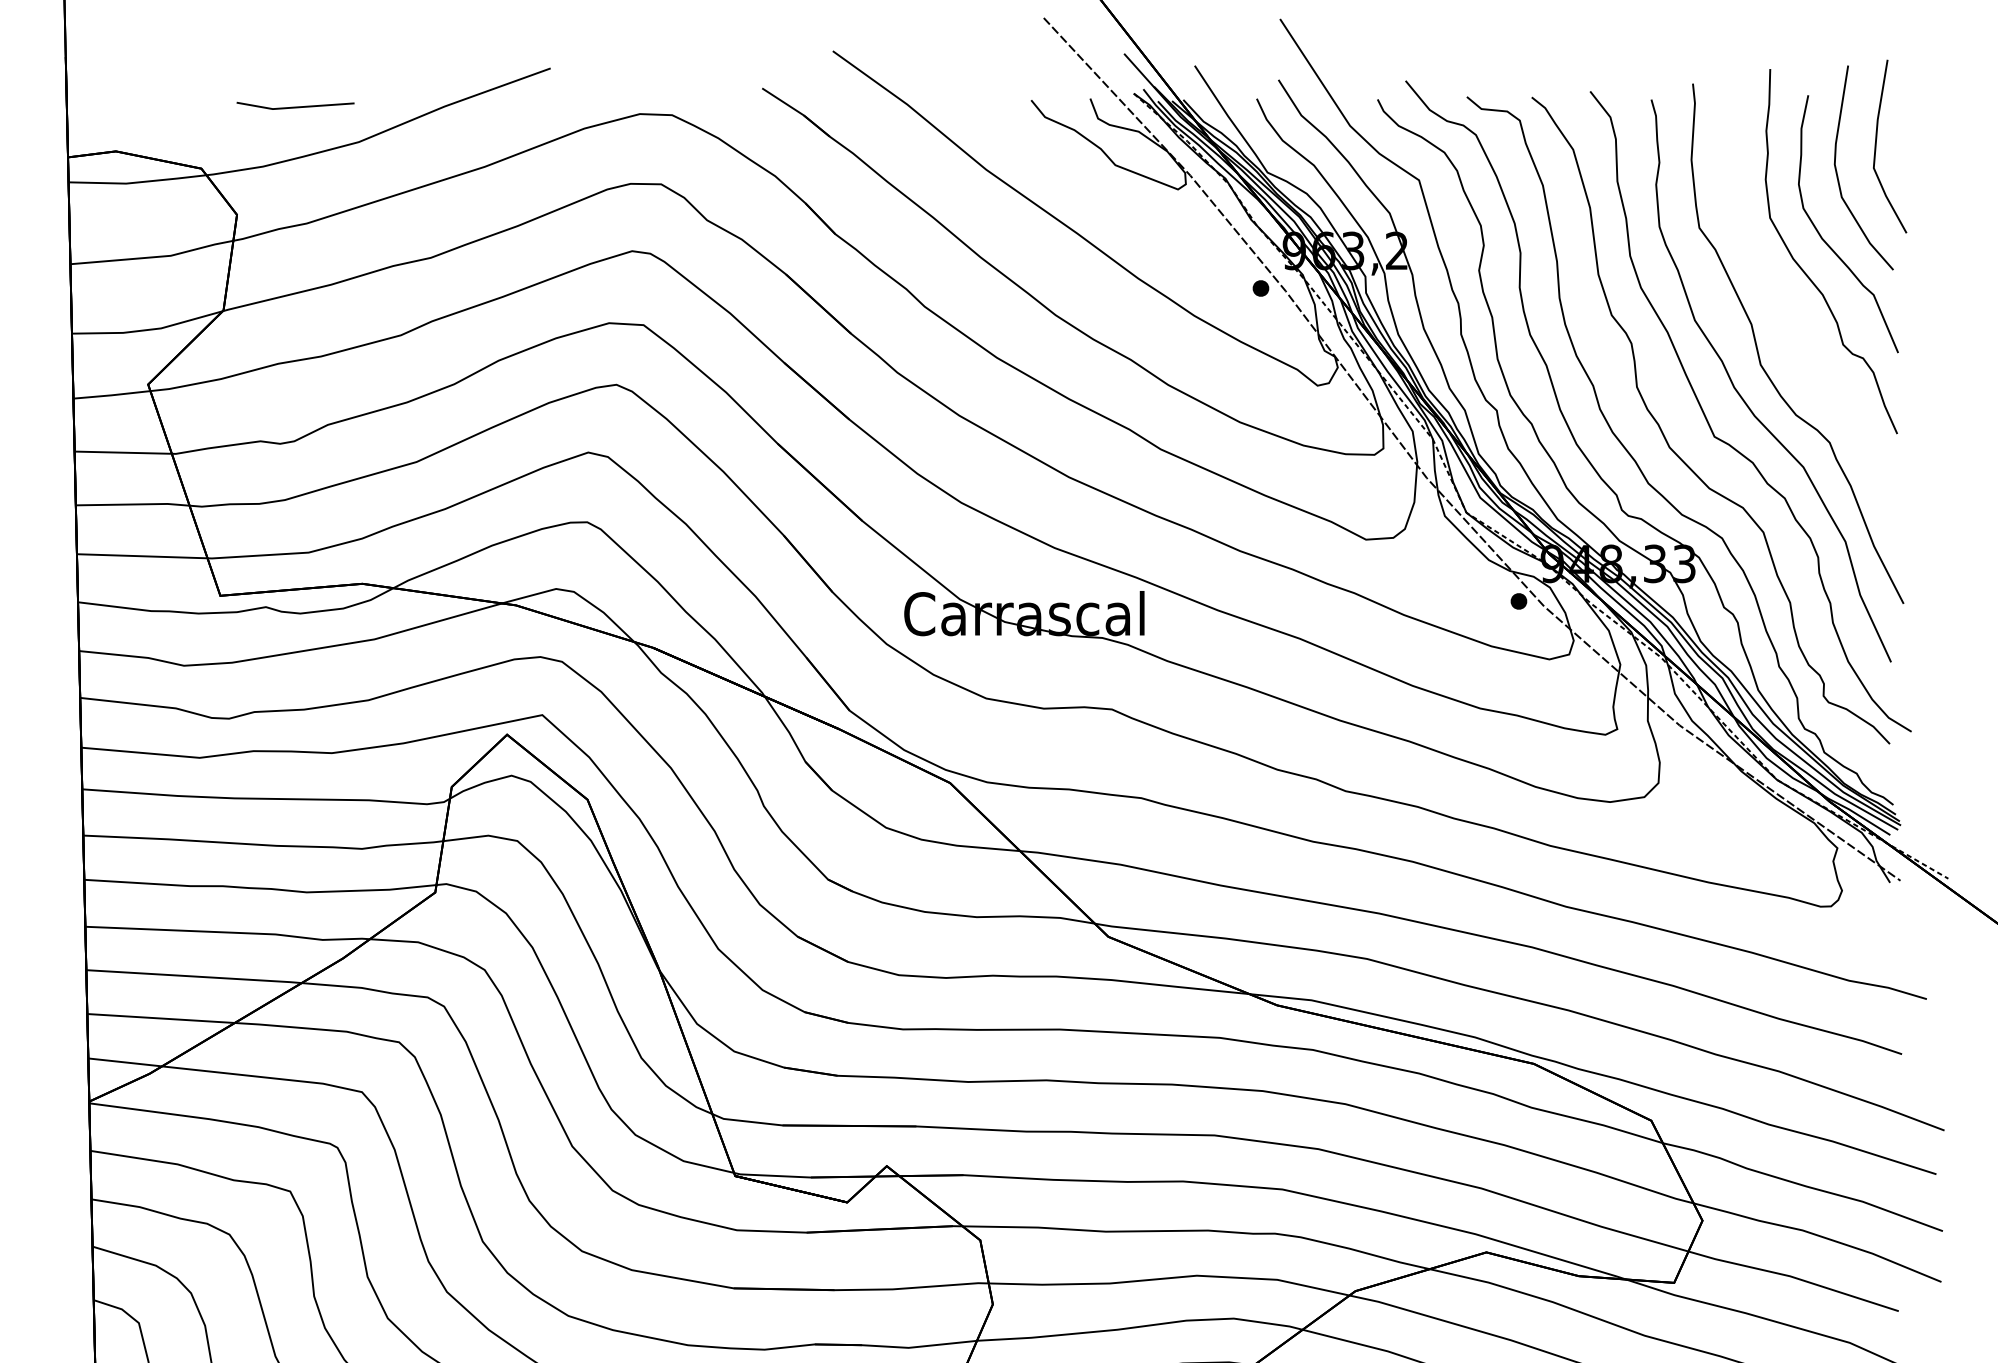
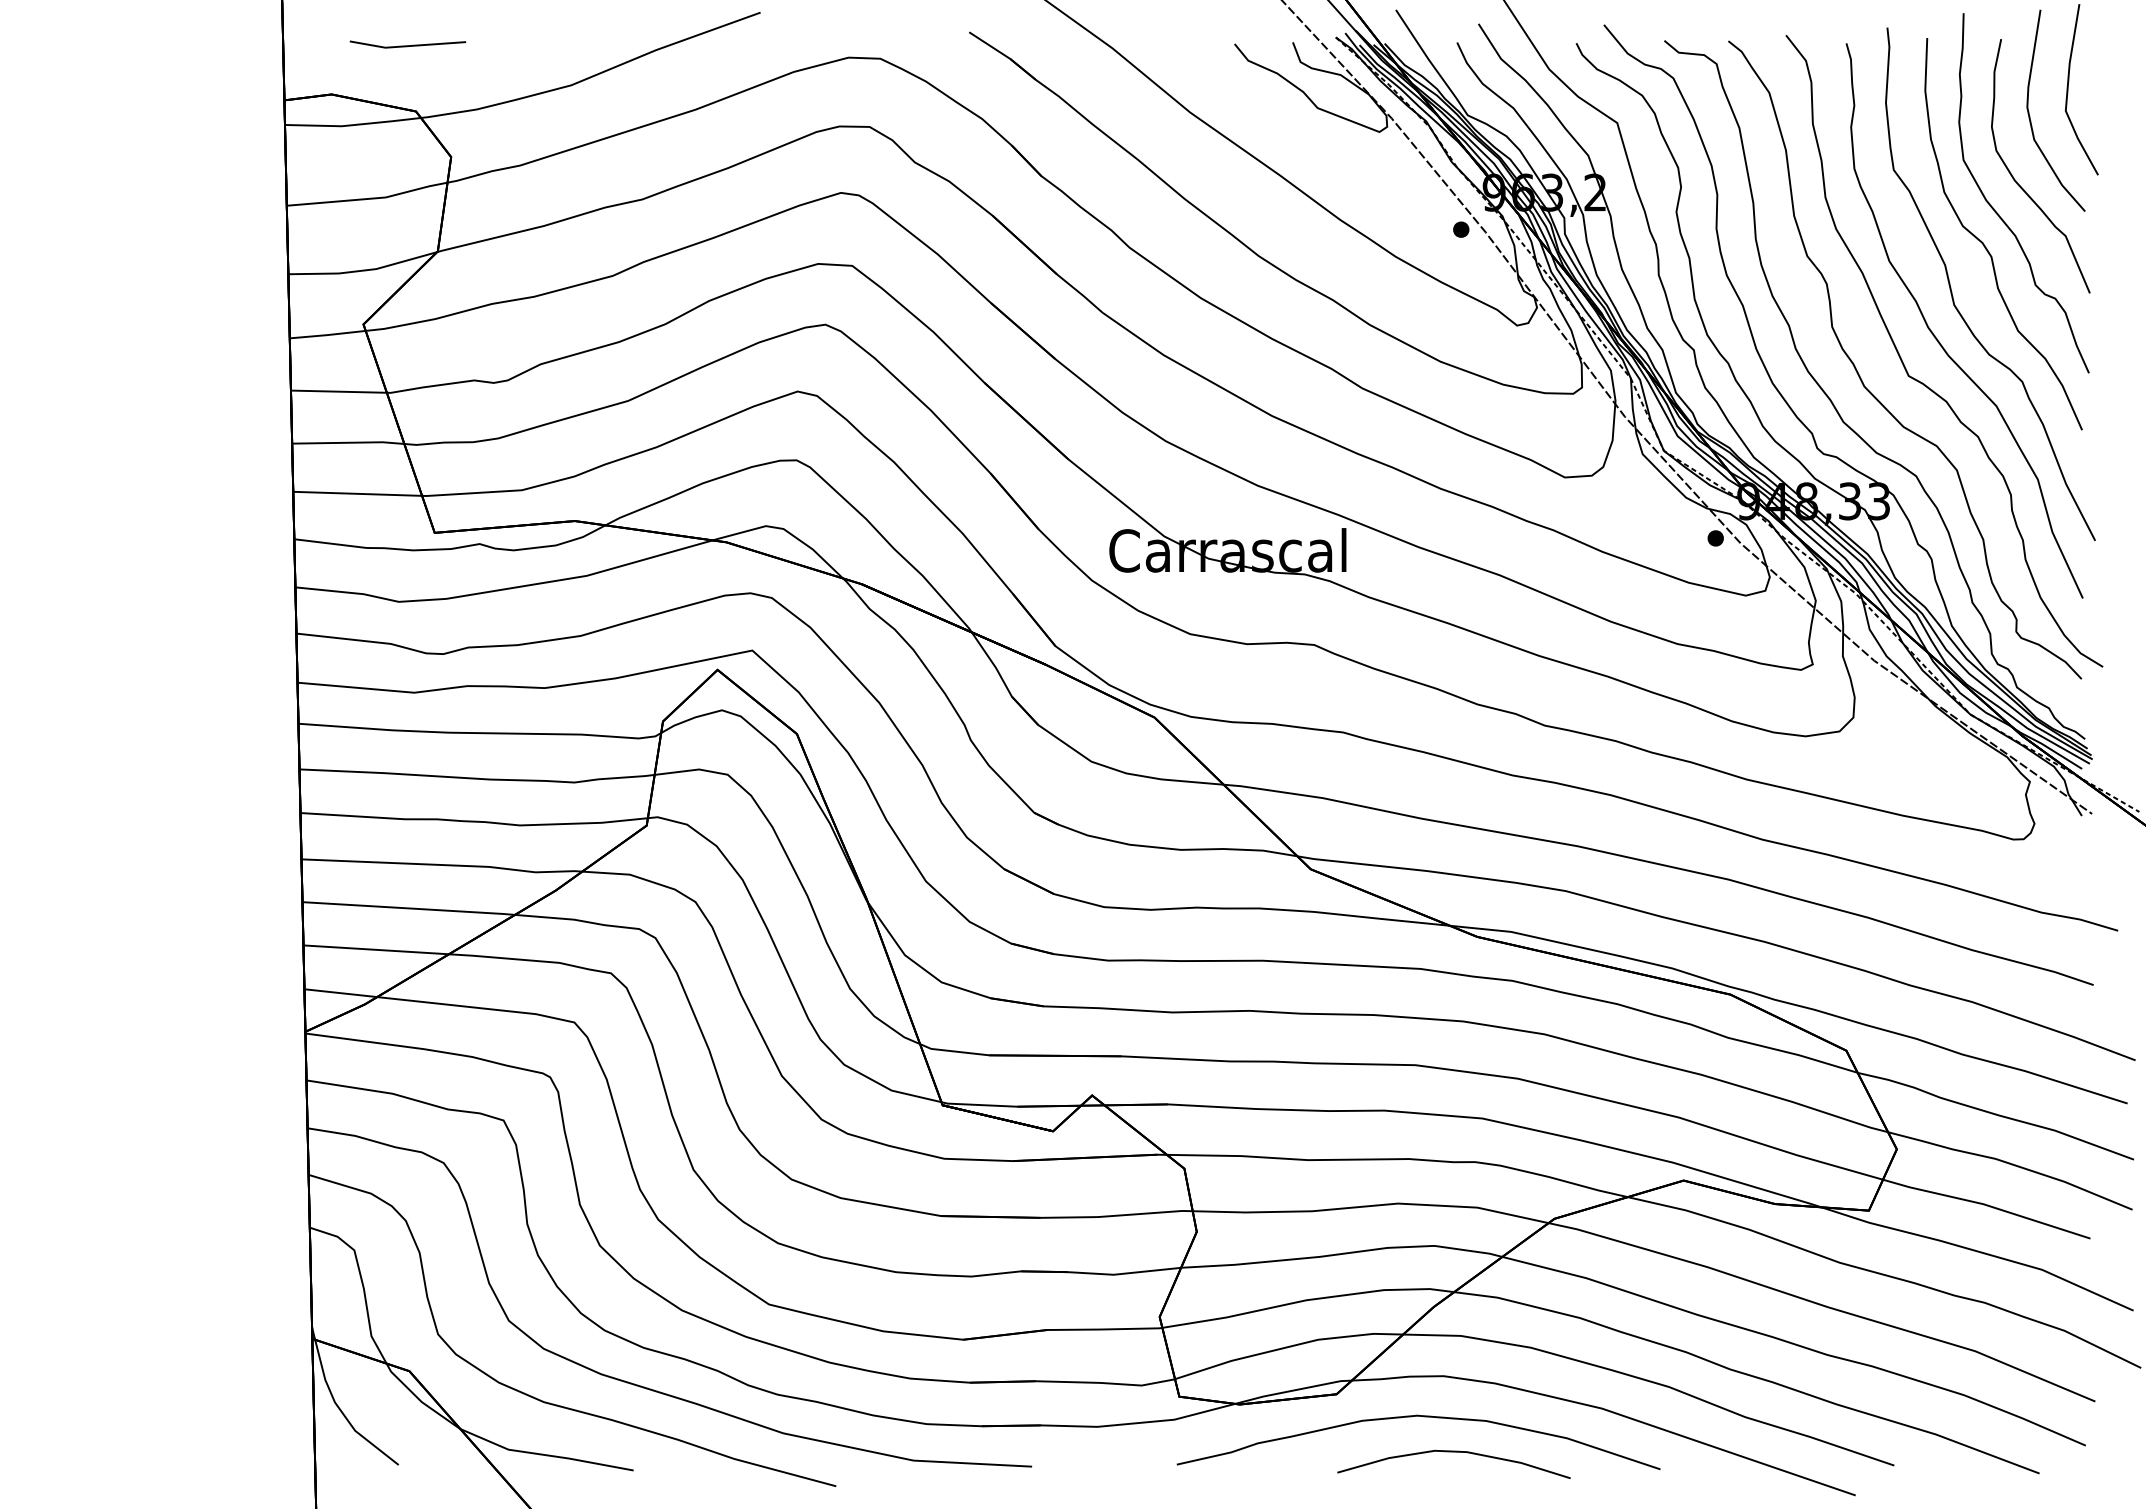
line: (295, 106) -> (407, 45), moved
curve: (1792, 304) -> (1985, 245), added

